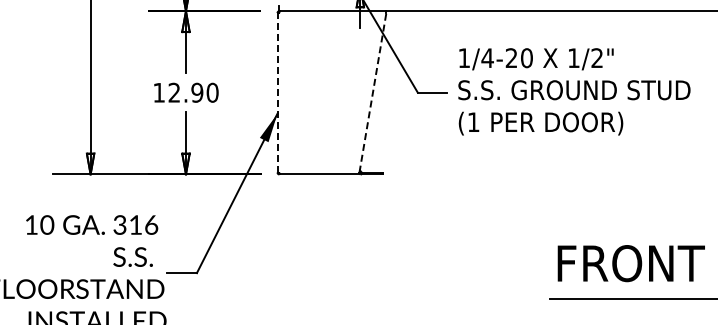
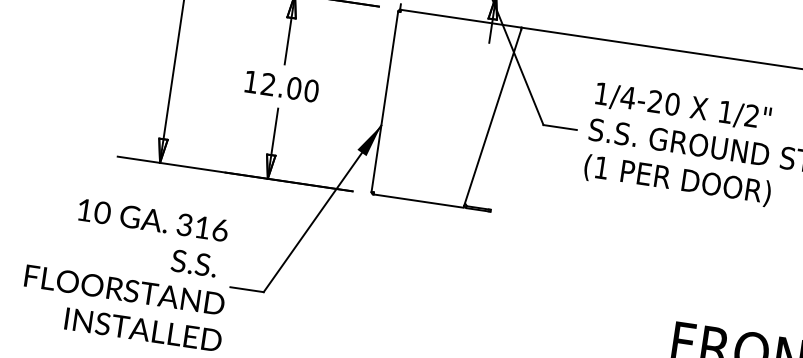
text: (197, 92) -> (294, 88), 12.90 -> 12.00
line: (277, 92) -> (384, 101), dashed -> solid
line: (372, 92) -> (492, 117), dashed -> solid

